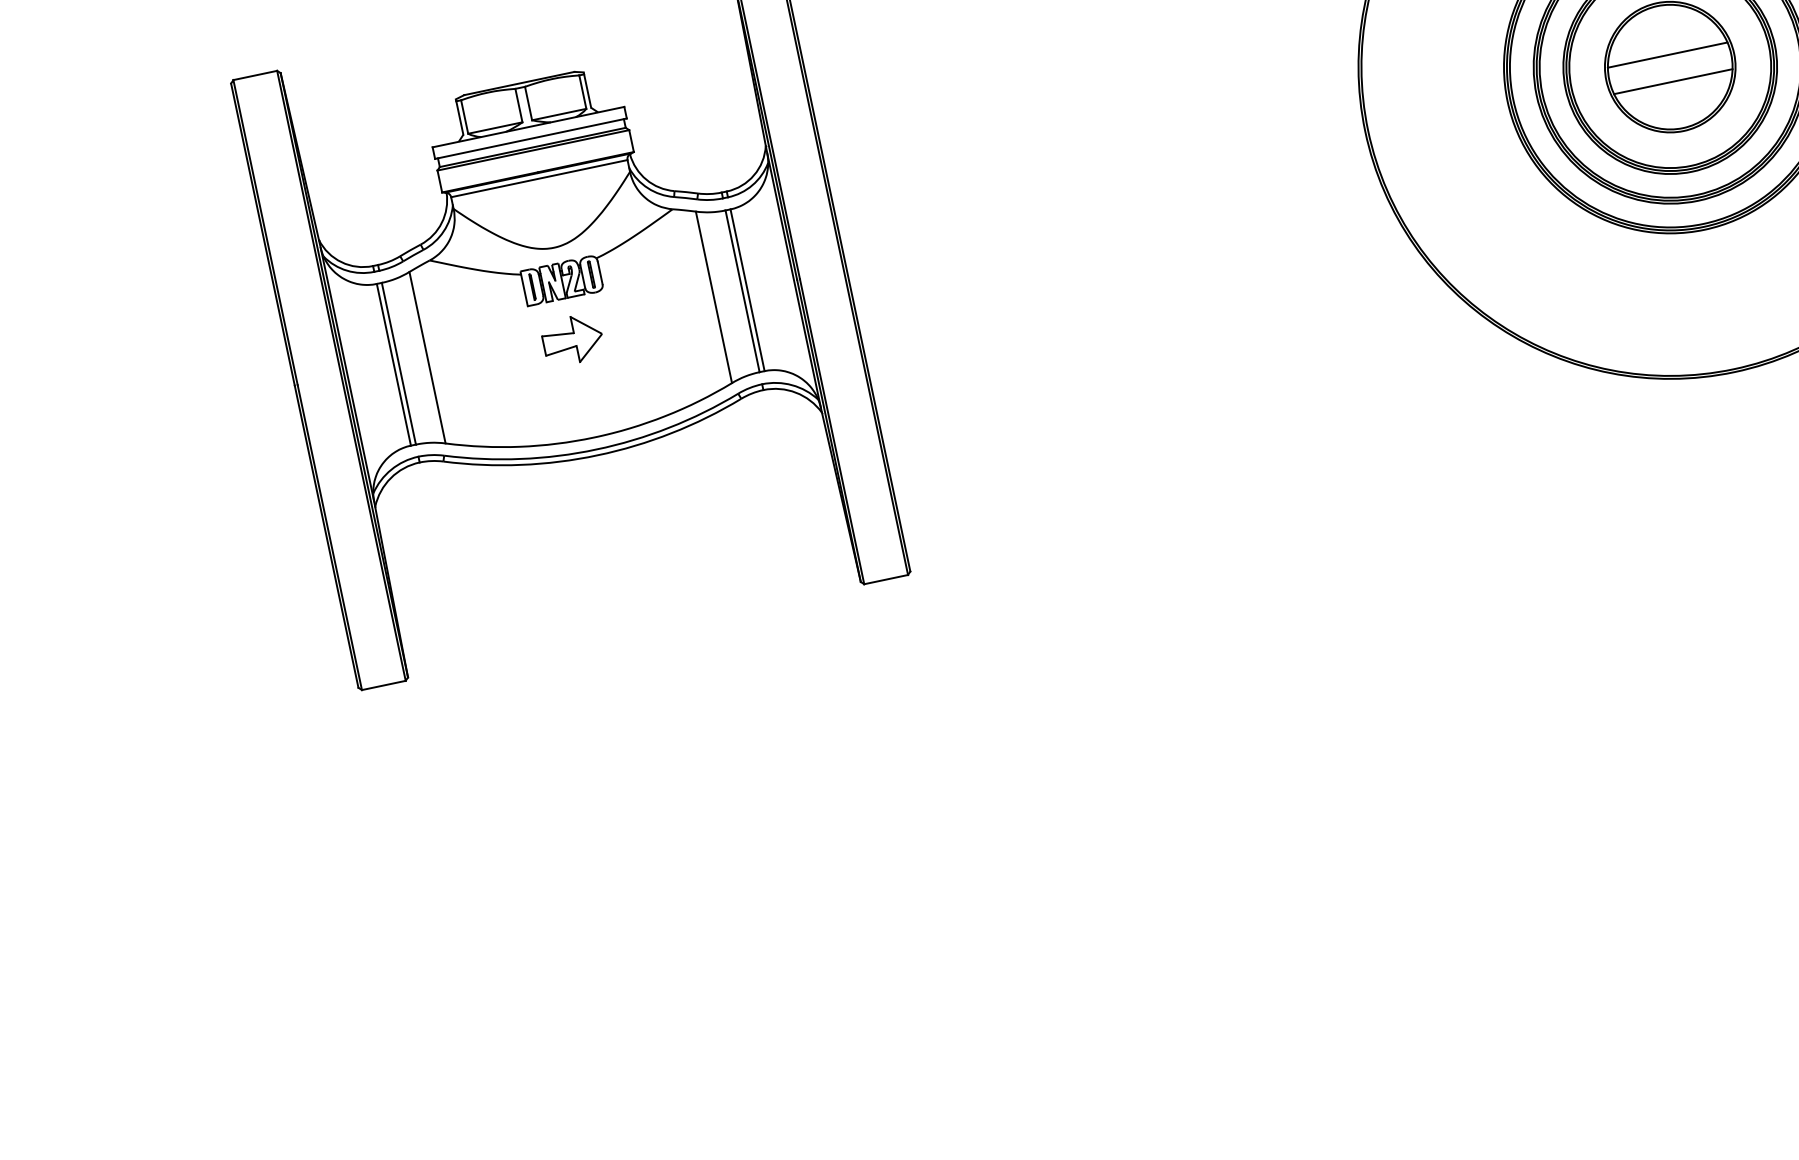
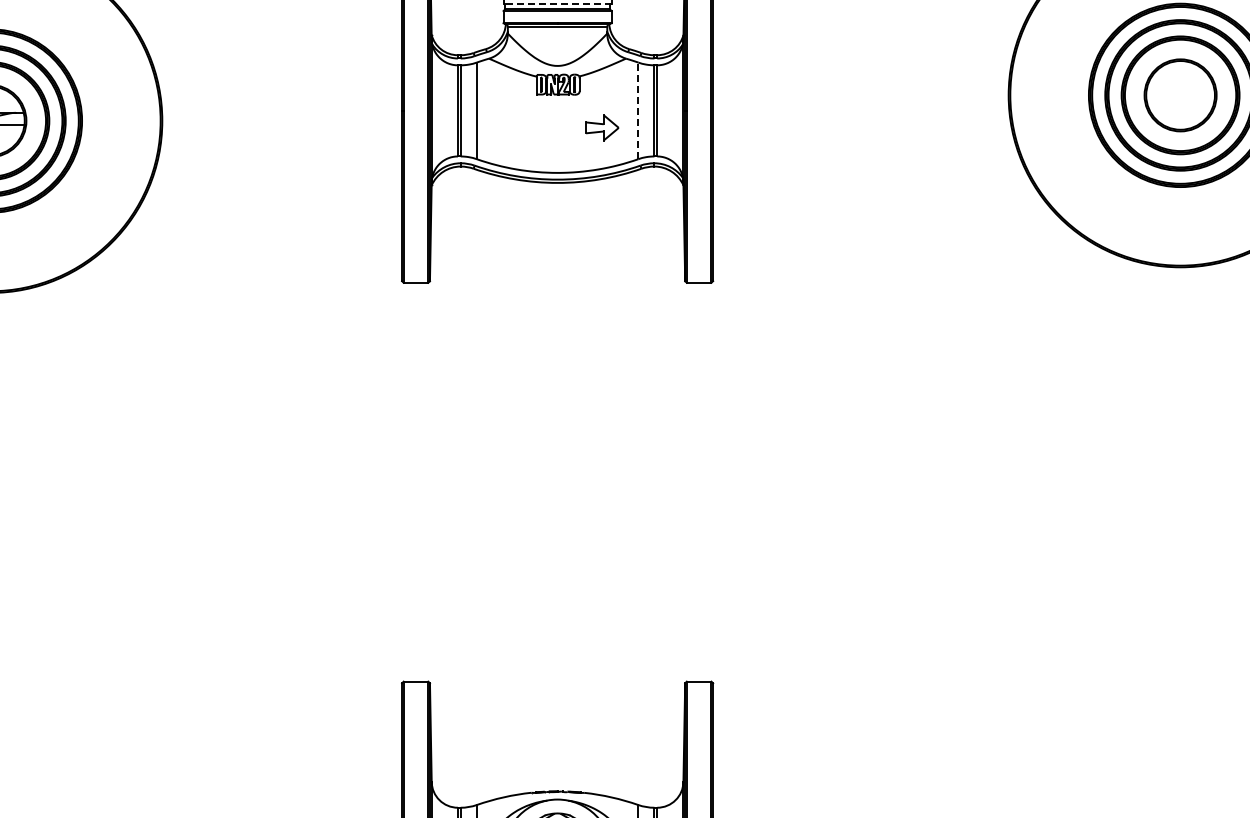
line: (1667, 54) -> (1180, 88), removed
line: (1673, 81) -> (1180, 103), removed
line: (530, 138) -> (557, 4), solid -> dashed
line: (714, 296) -> (638, 110), solid -> dashed
part: (573, 339) -> (602, 127), moved

